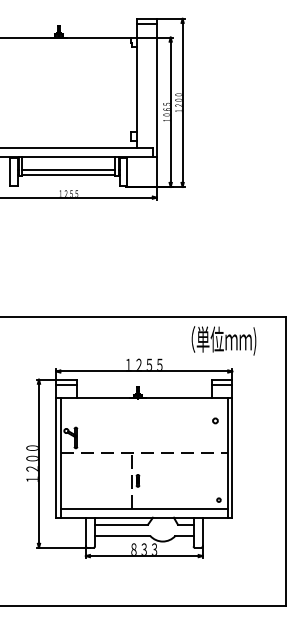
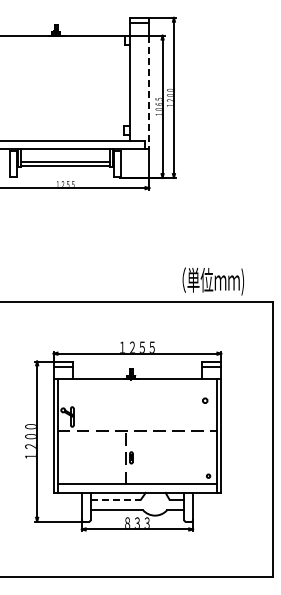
line: (156, 97) -> (149, 92), solid -> dashed
text: (223, 340) -> (212, 281), moved
line: (122, 524) -> (116, 499), solid -> dashed

